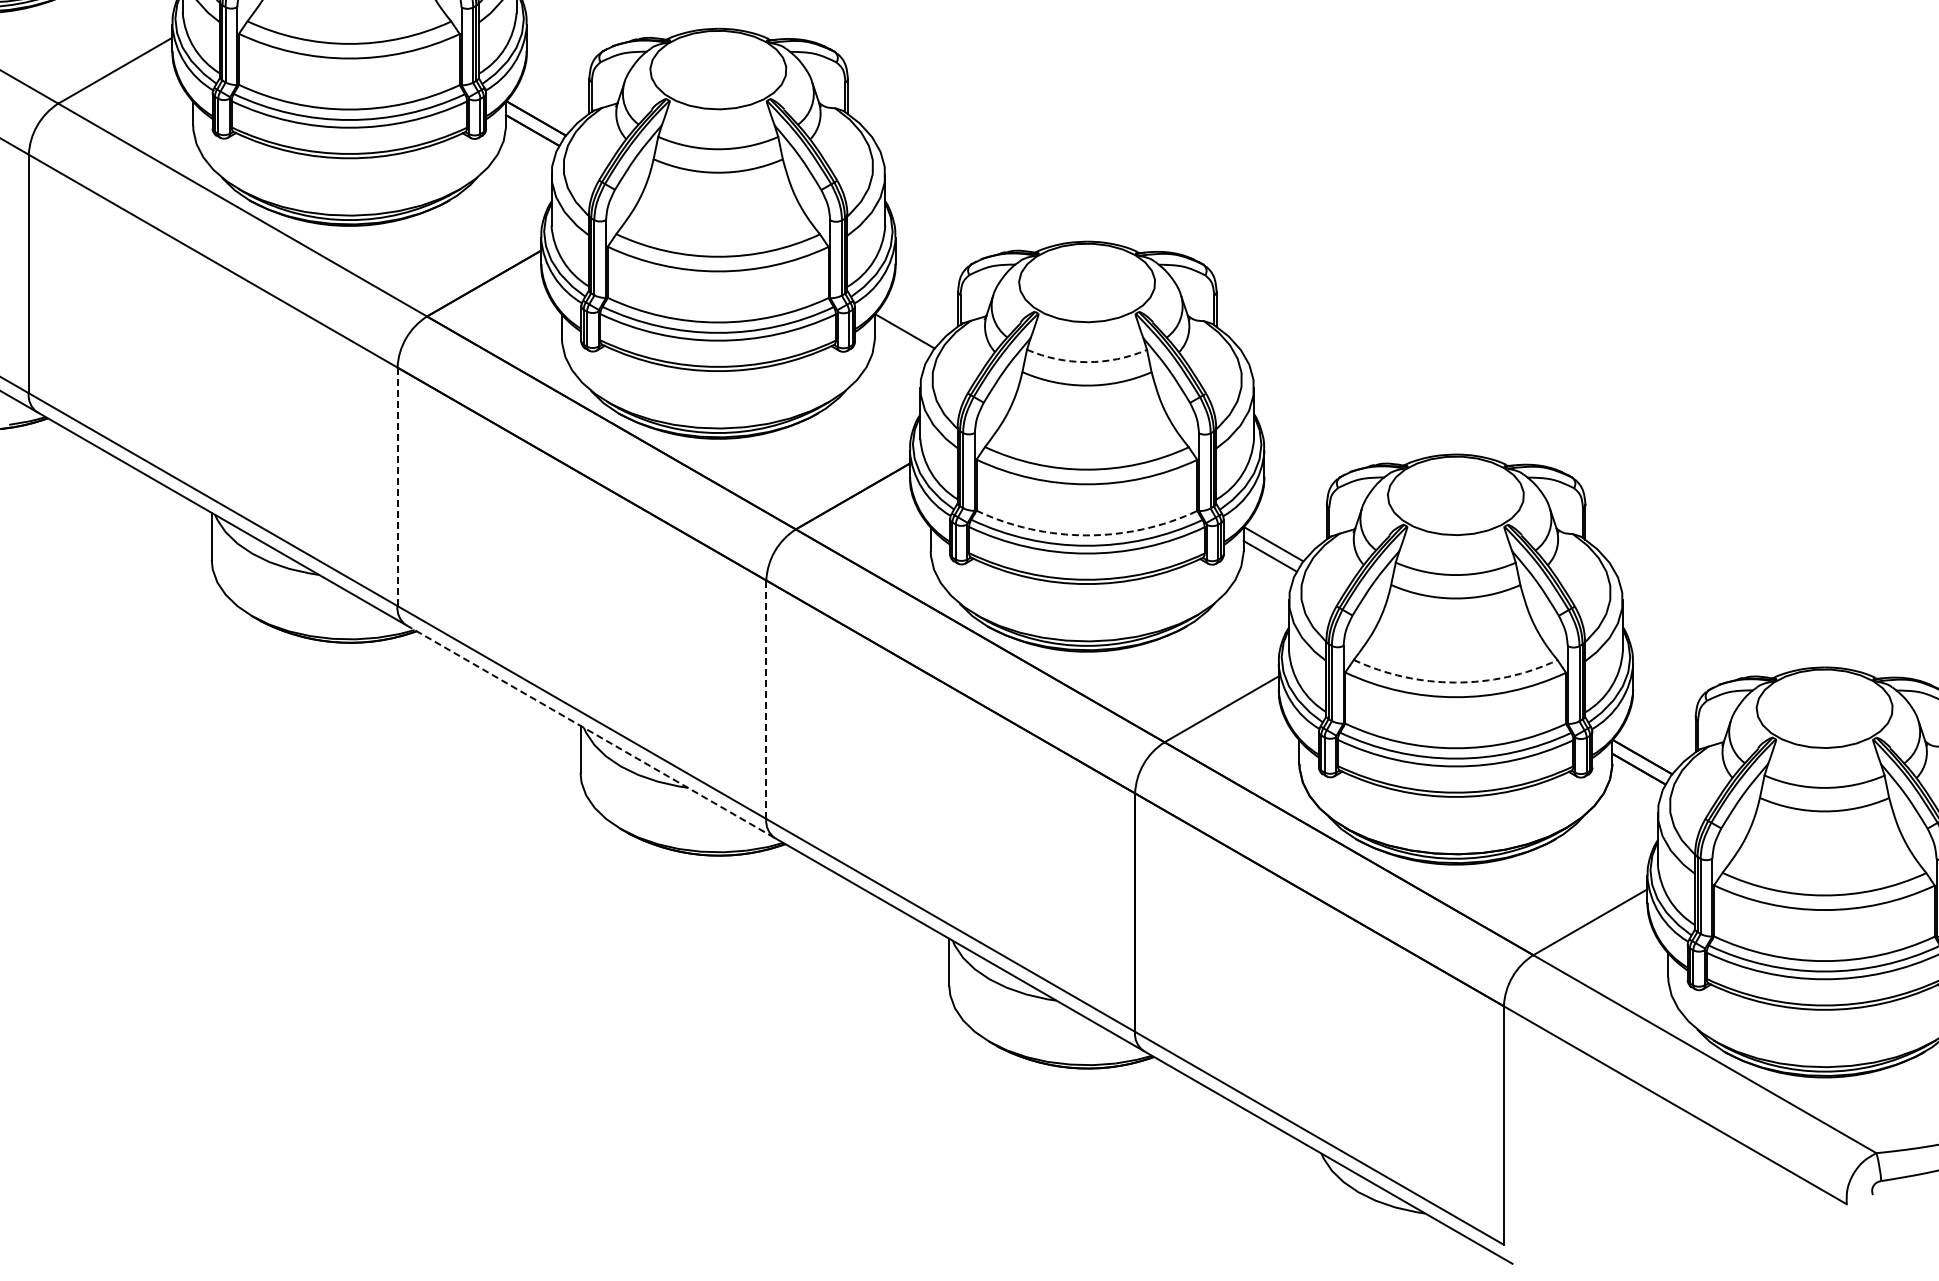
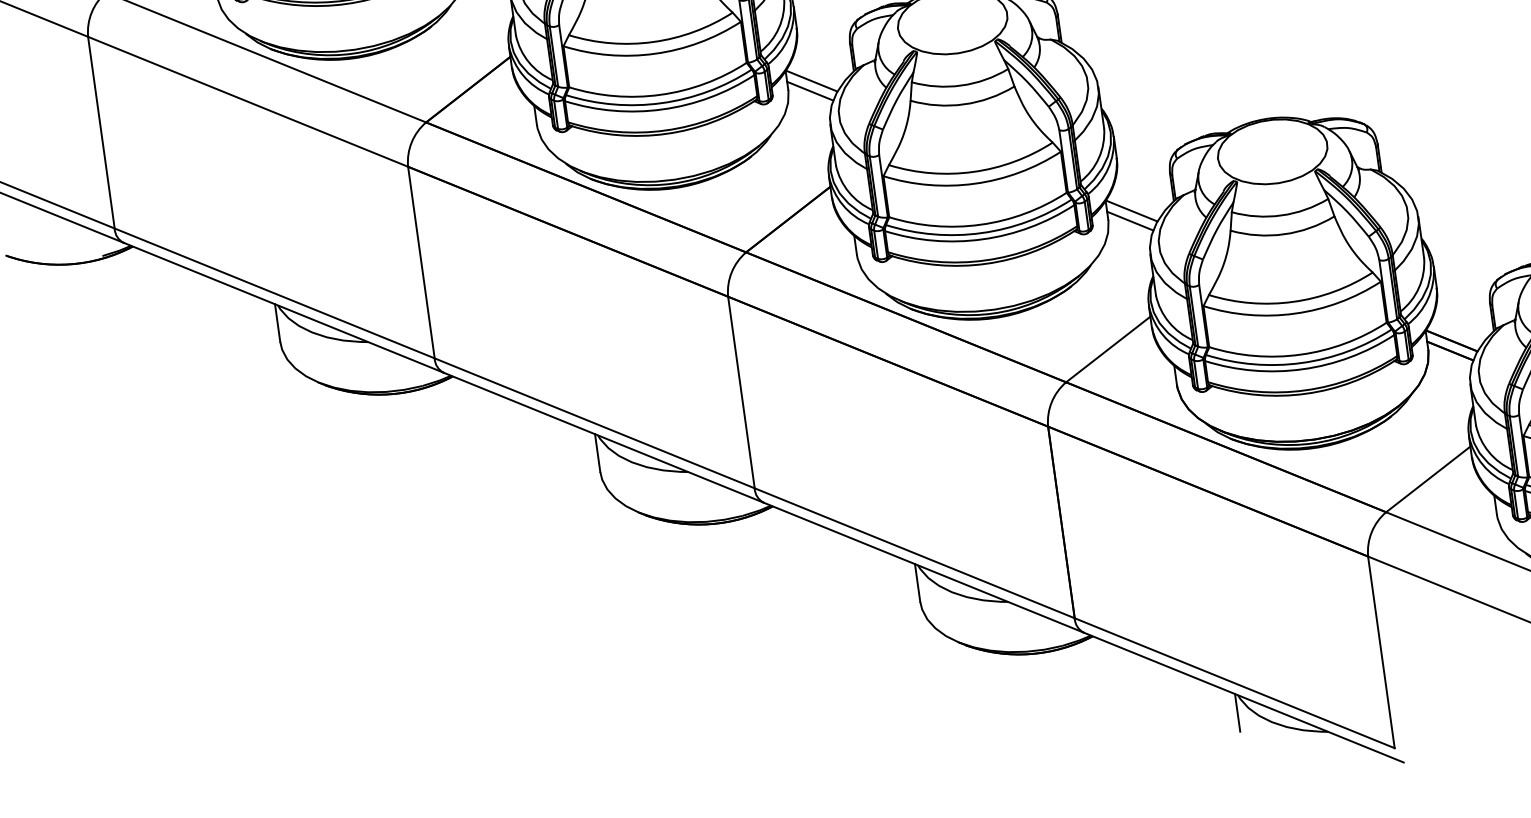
line: (900, 343) -> (809, 91), added
arc: (1087, 362) -> (961, 85), dashed -> solid
line: (397, 486) -> (421, 262), dashed -> solid
arc: (1086, 535) -> (980, 224), dashed -> solid
arc: (1455, 682) -> (1293, 301), dashed -> solid
line: (766, 699) -> (741, 392), dashed -> solid
line: (590, 731) -> (603, 437), dashed -> solid
line: (1318, 1174) -> (1237, 712), added

